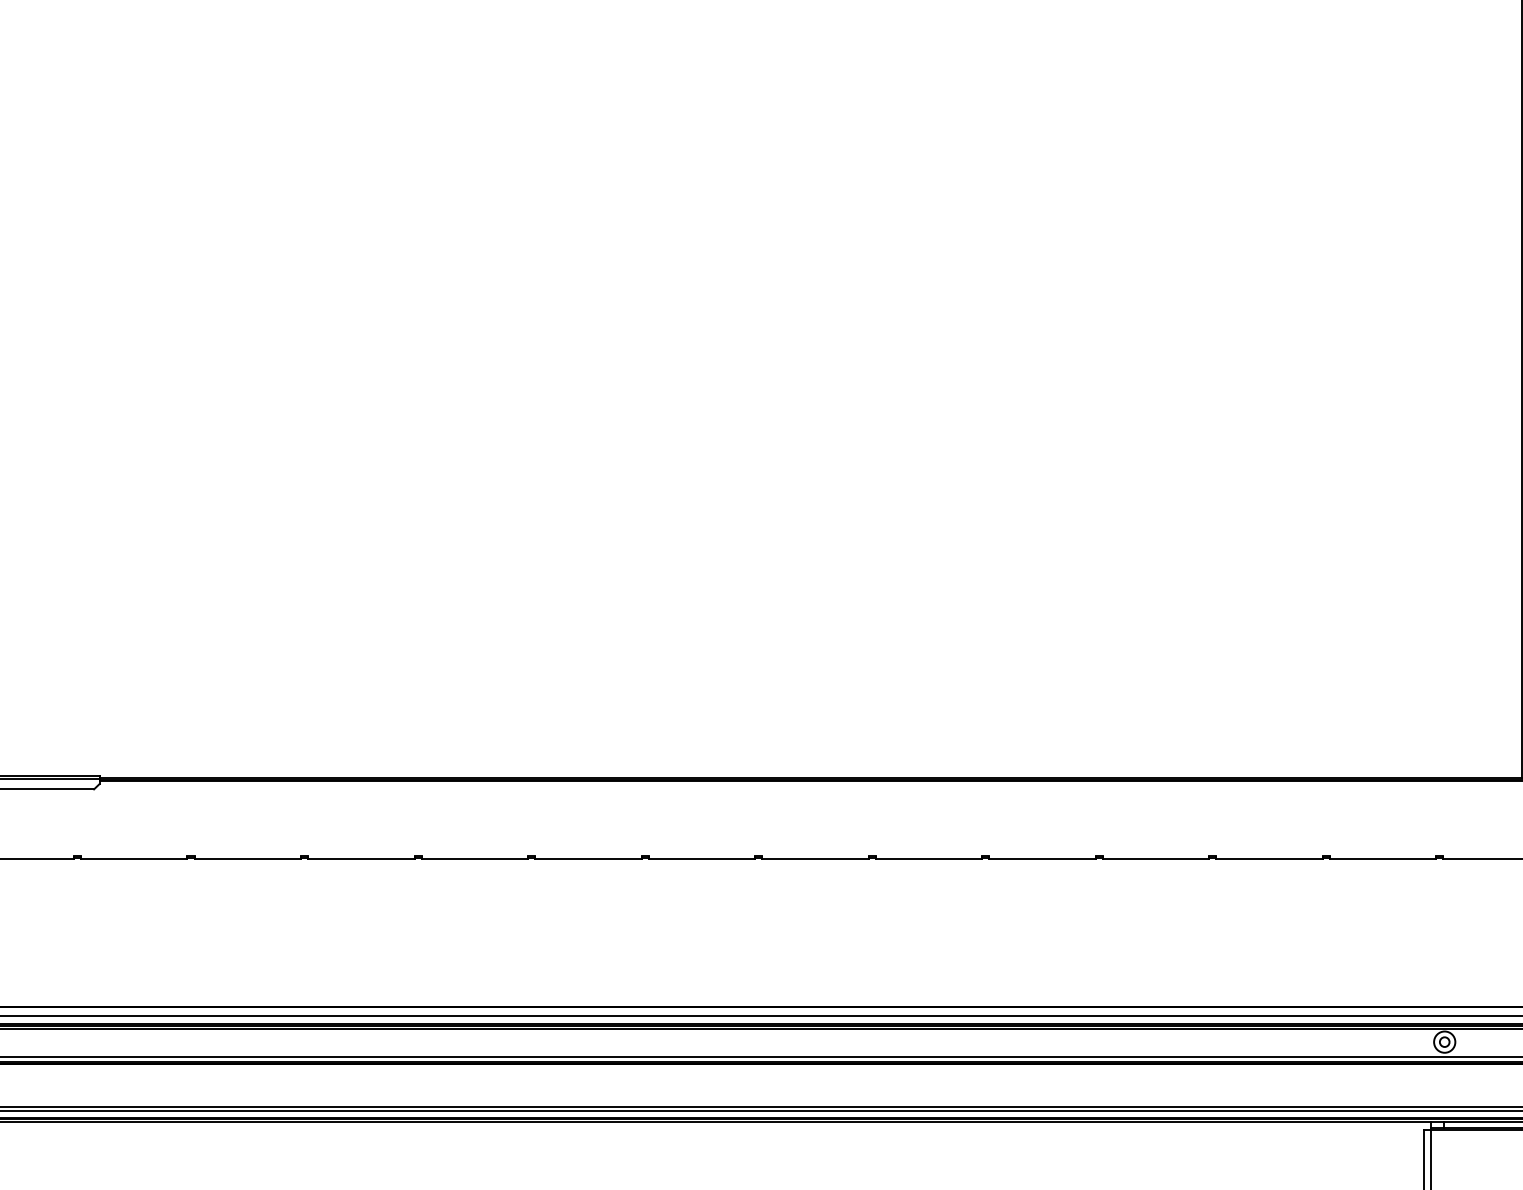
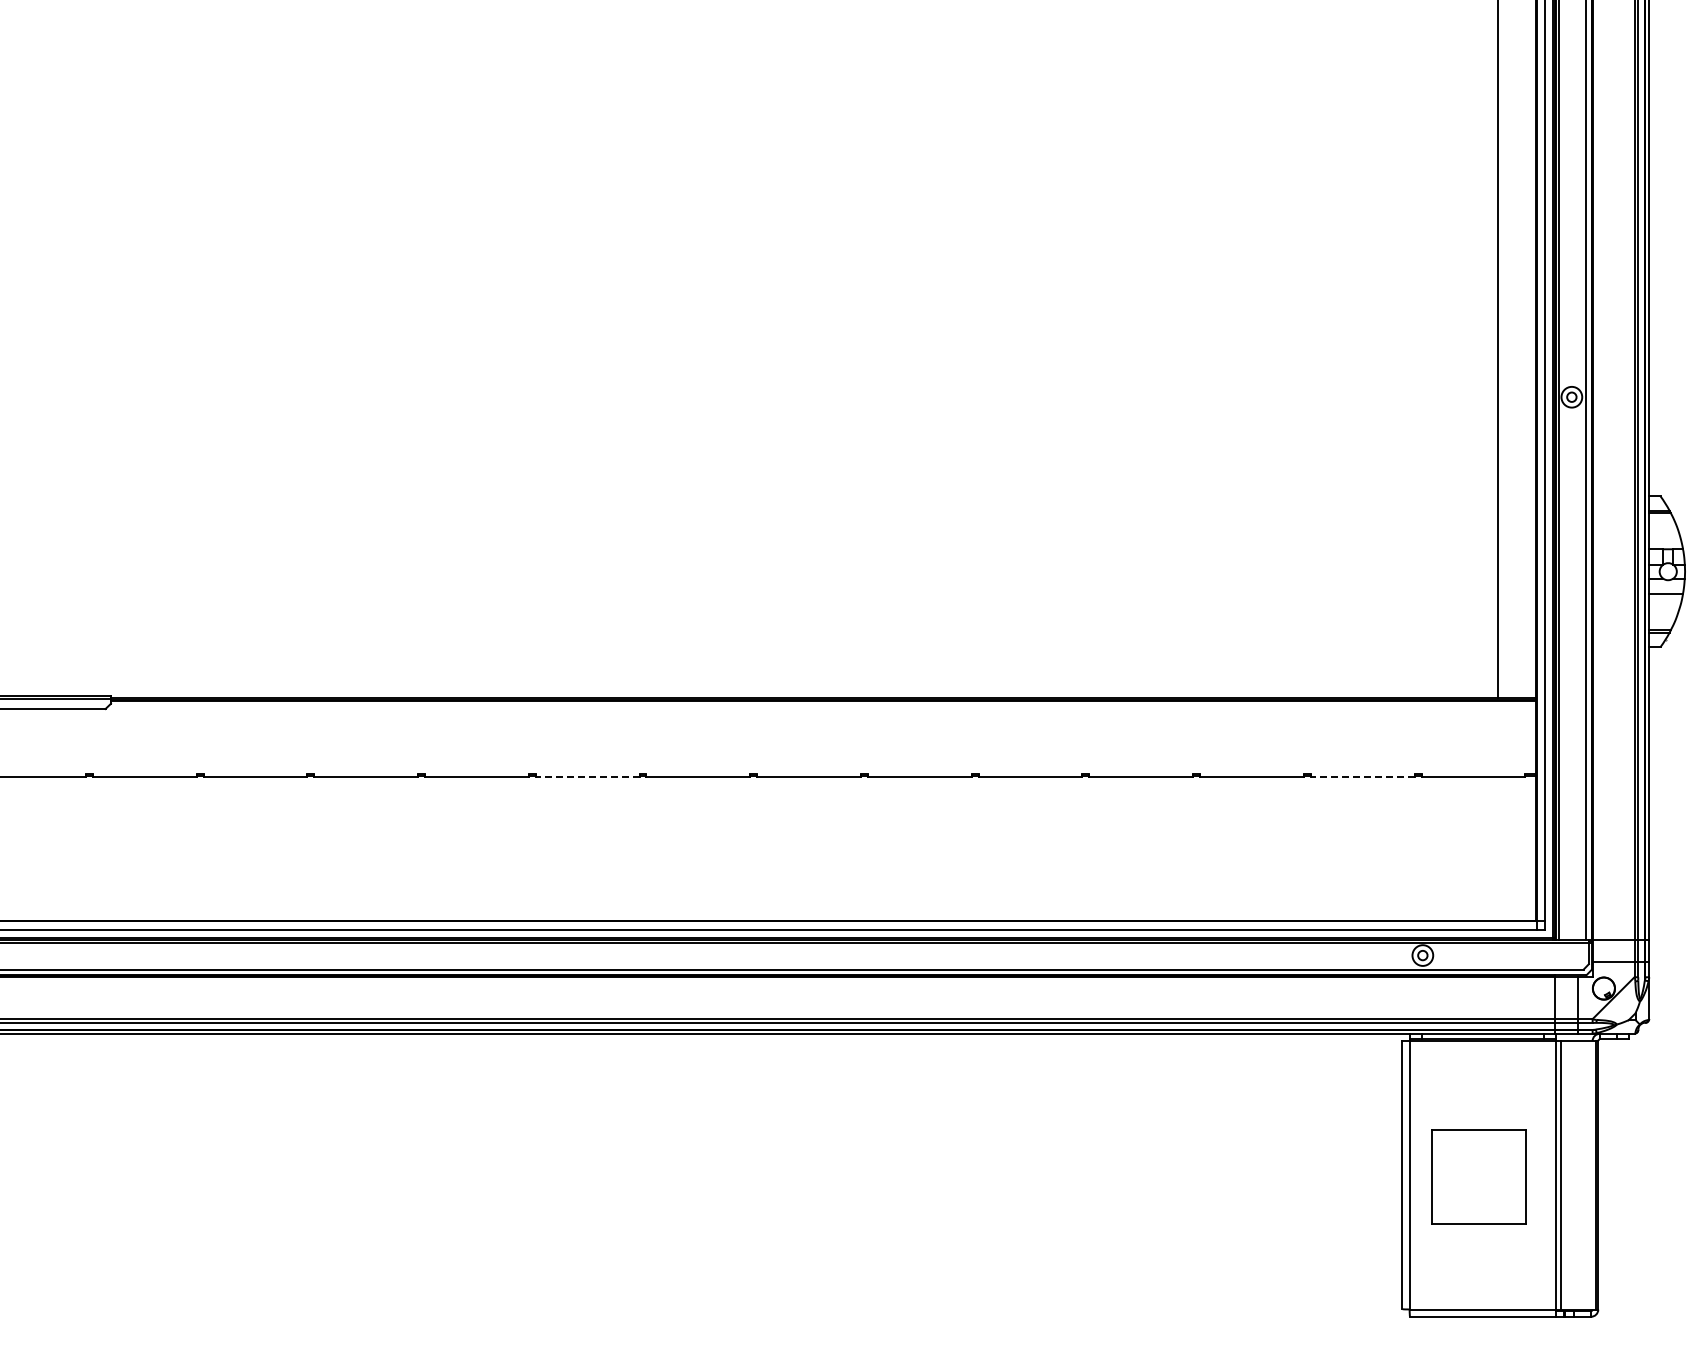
line: (588, 858) -> (587, 776), solid -> dashed
line: (1382, 858) -> (1362, 776), solid -> dashed

